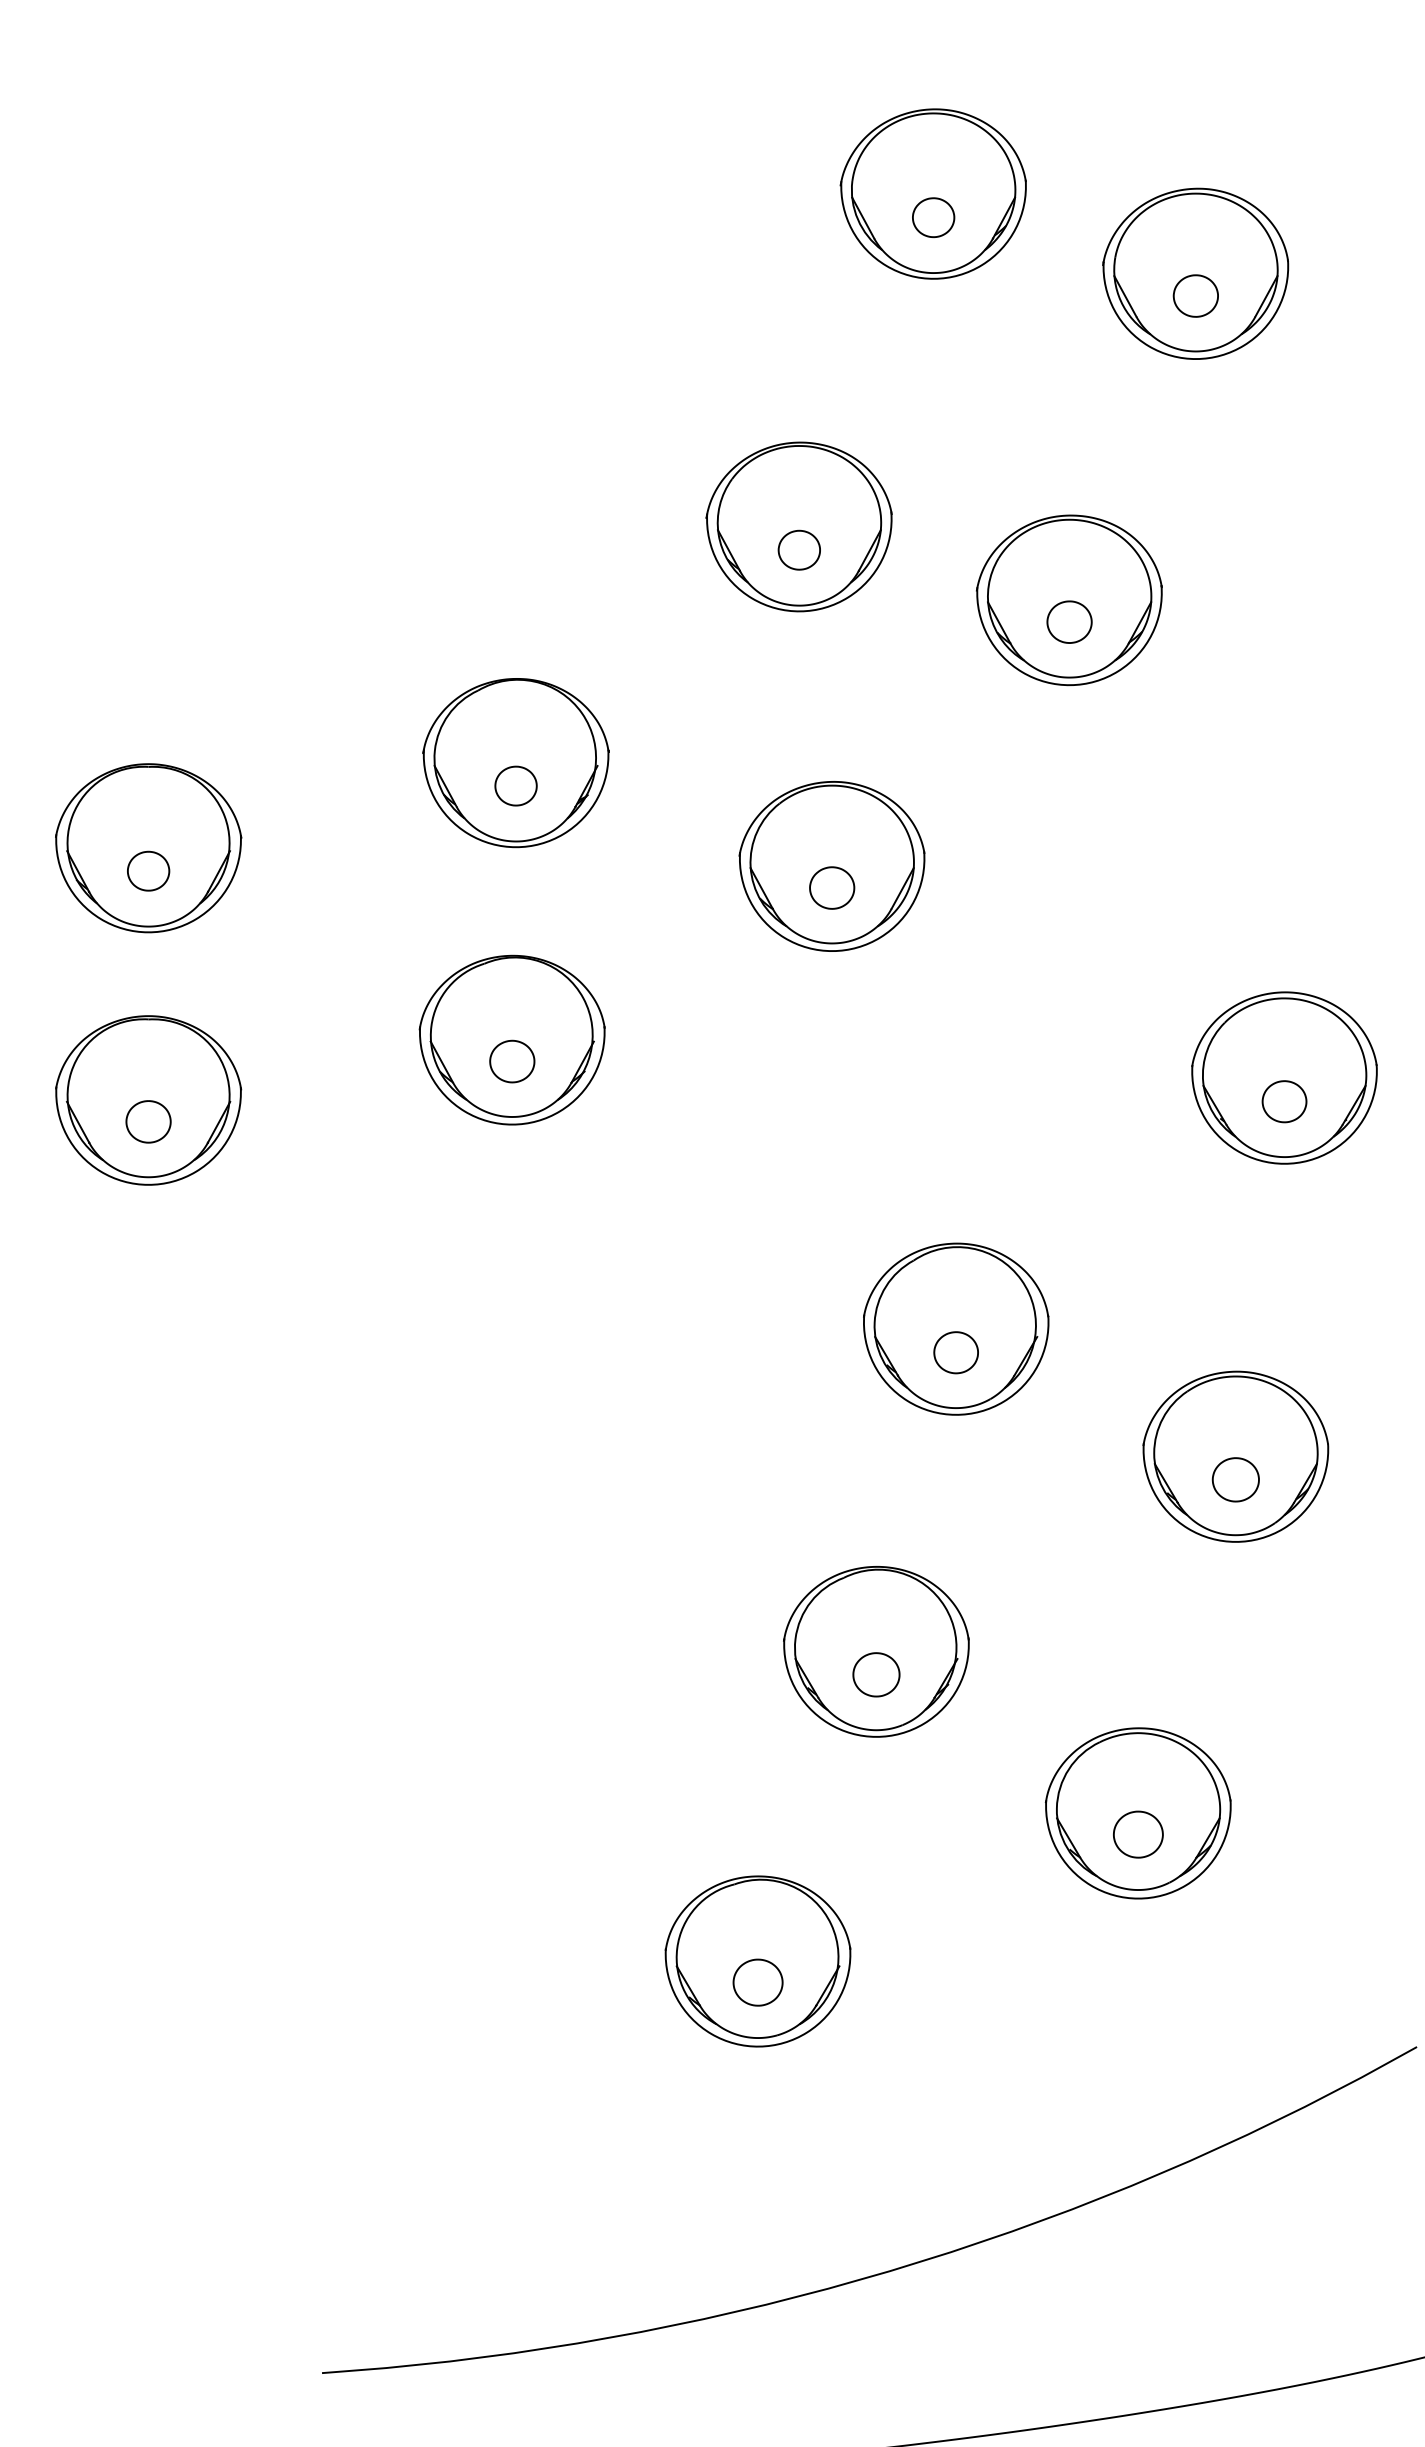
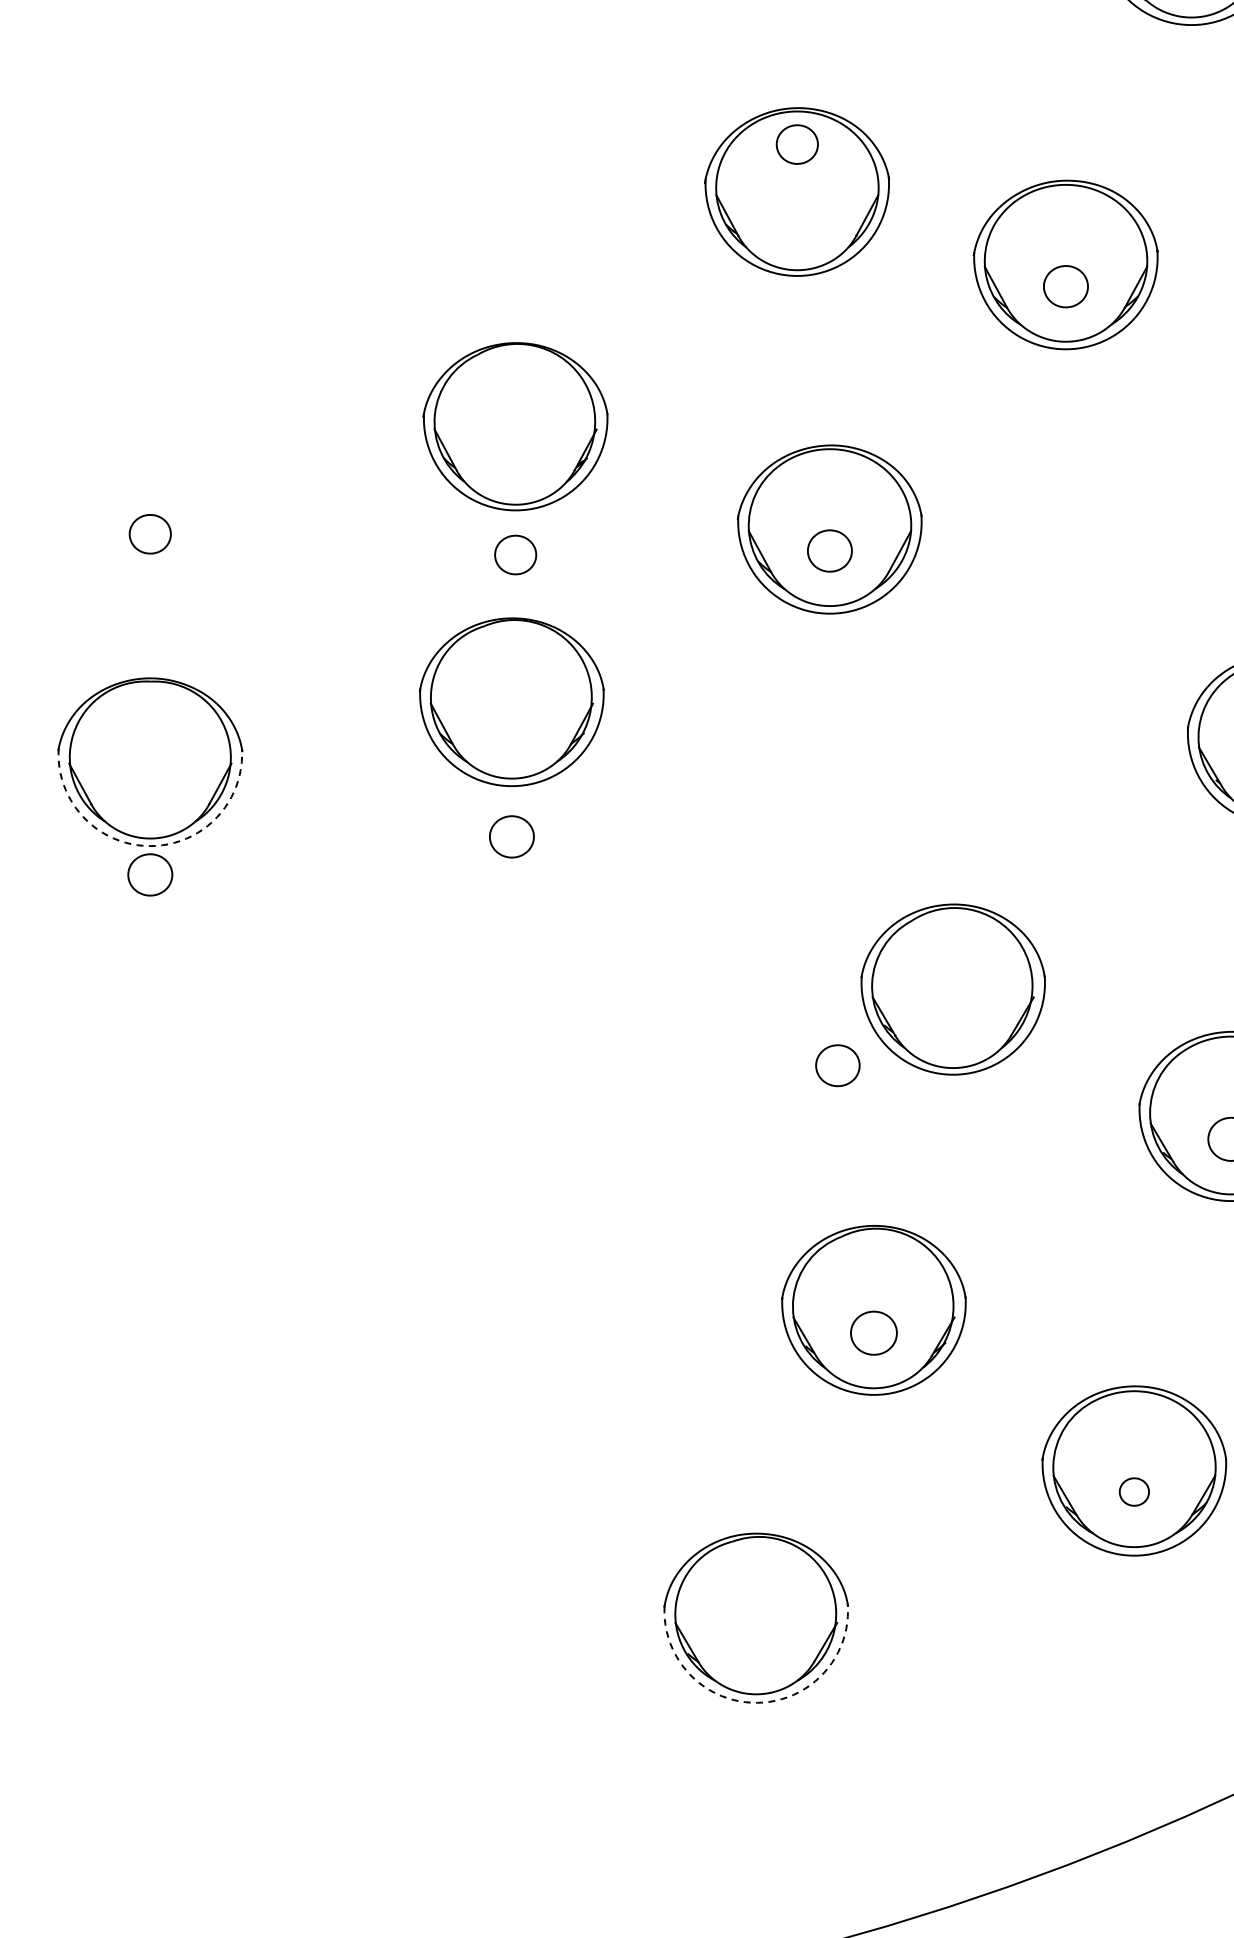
part: (798, 549) -> (796, 143), moved
part: (515, 785) -> (515, 554), moved
part: (148, 848) -> (150, 511), removed
part: (512, 1061) -> (512, 836), moved
part: (148, 1121) -> (150, 874), moved
arc: (148, 1184) -> (150, 845), solid -> dashed
part: (955, 1352) -> (837, 1065), moved
part: (1138, 1834) -> (1134, 1491), size x0.6
part: (757, 1982) -> (755, 1639), removed
arc: (759, 2046) -> (757, 1702), solid -> dashed

